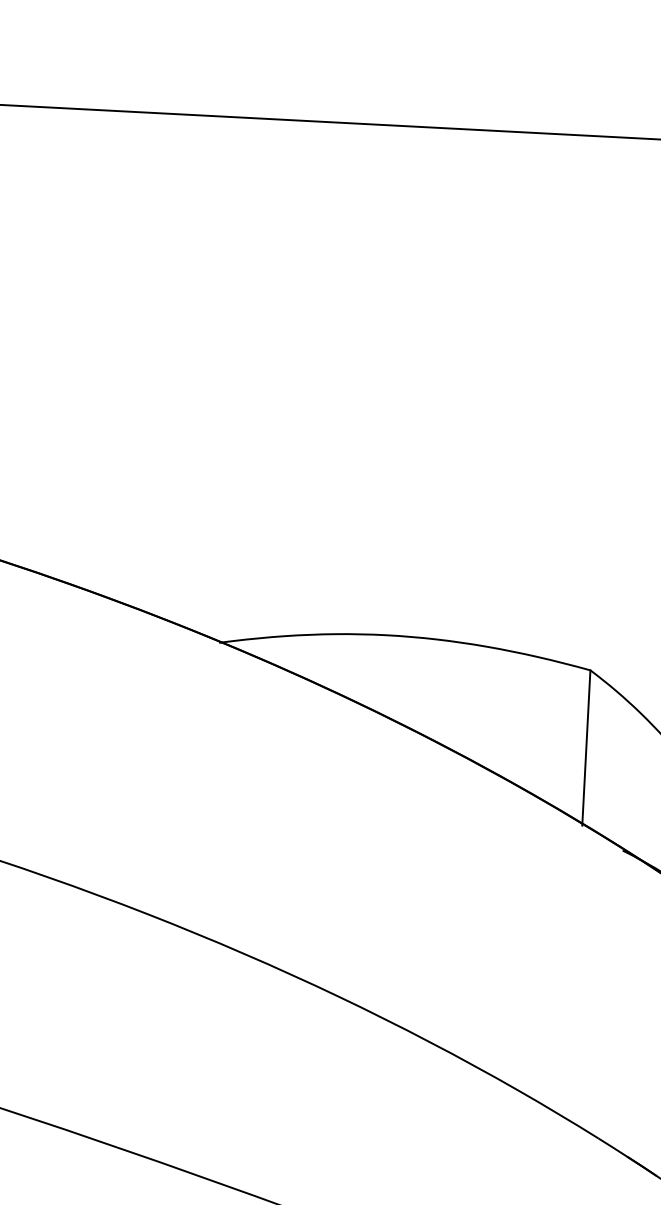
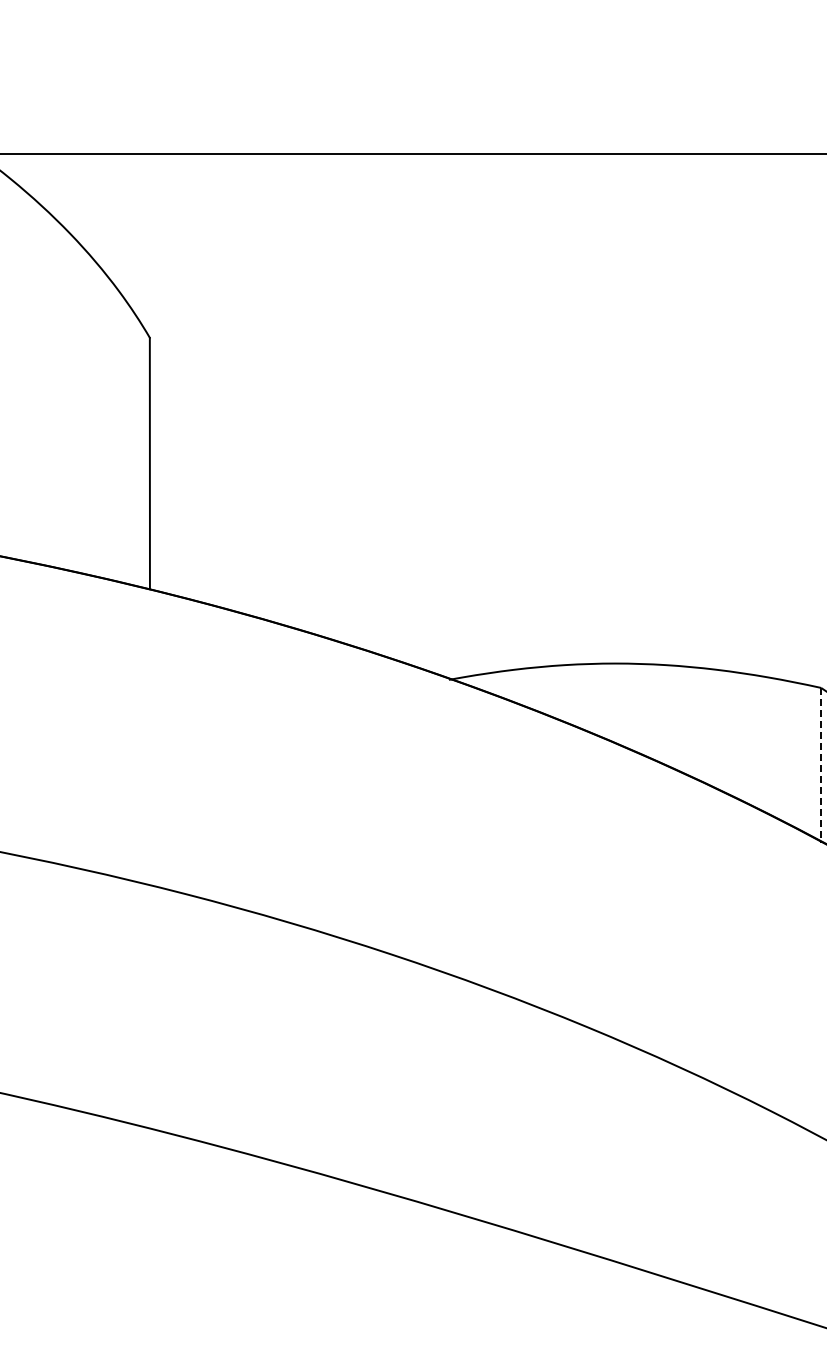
line: (586, 747) -> (821, 765), solid -> dashed

